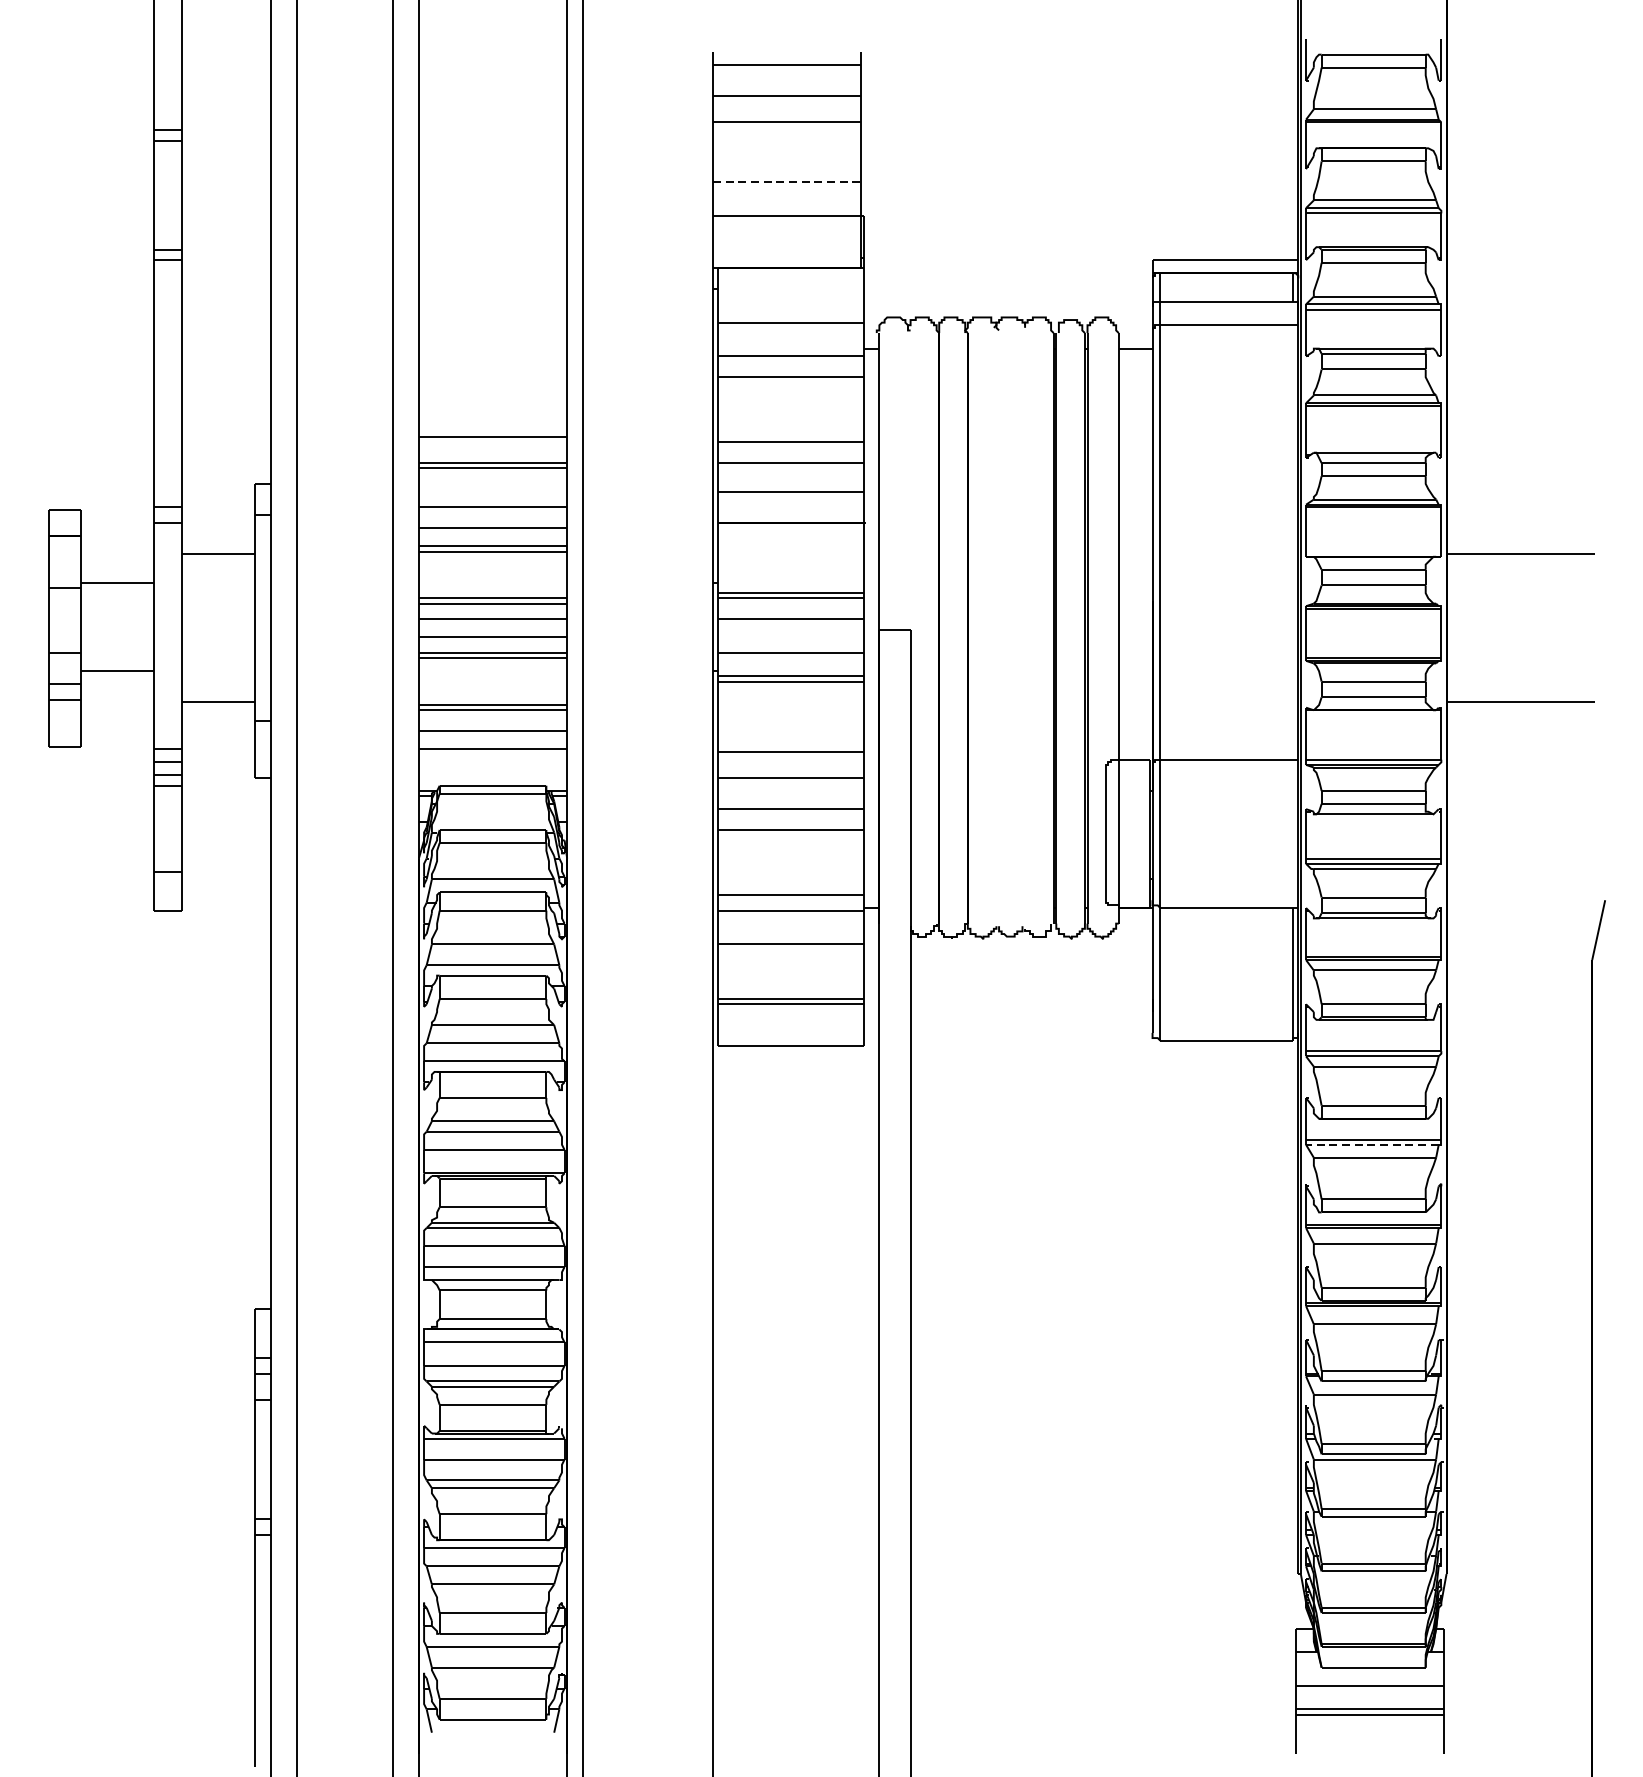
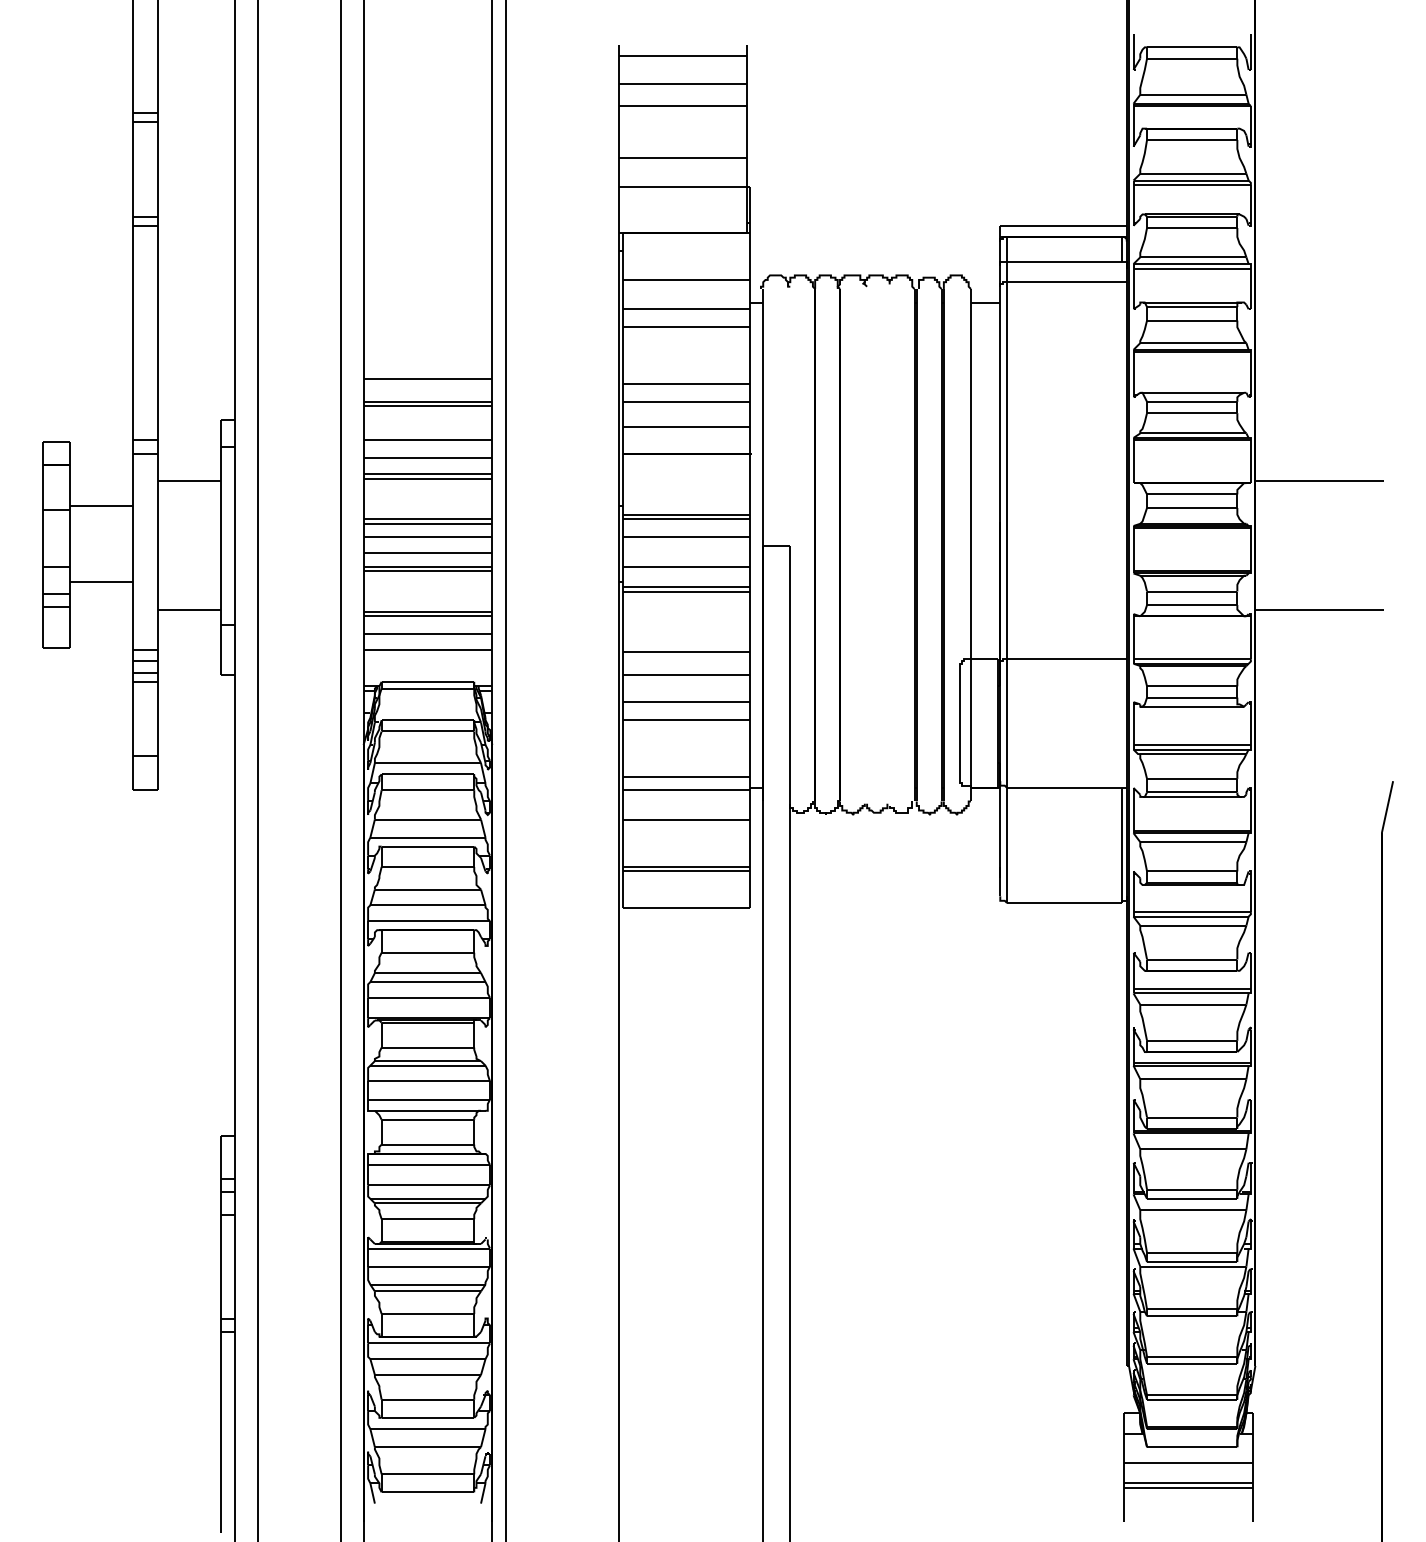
line: (787, 182) -> (683, 158), dashed -> solid
line: (1372, 1144) -> (1191, 993), dashed -> solid

